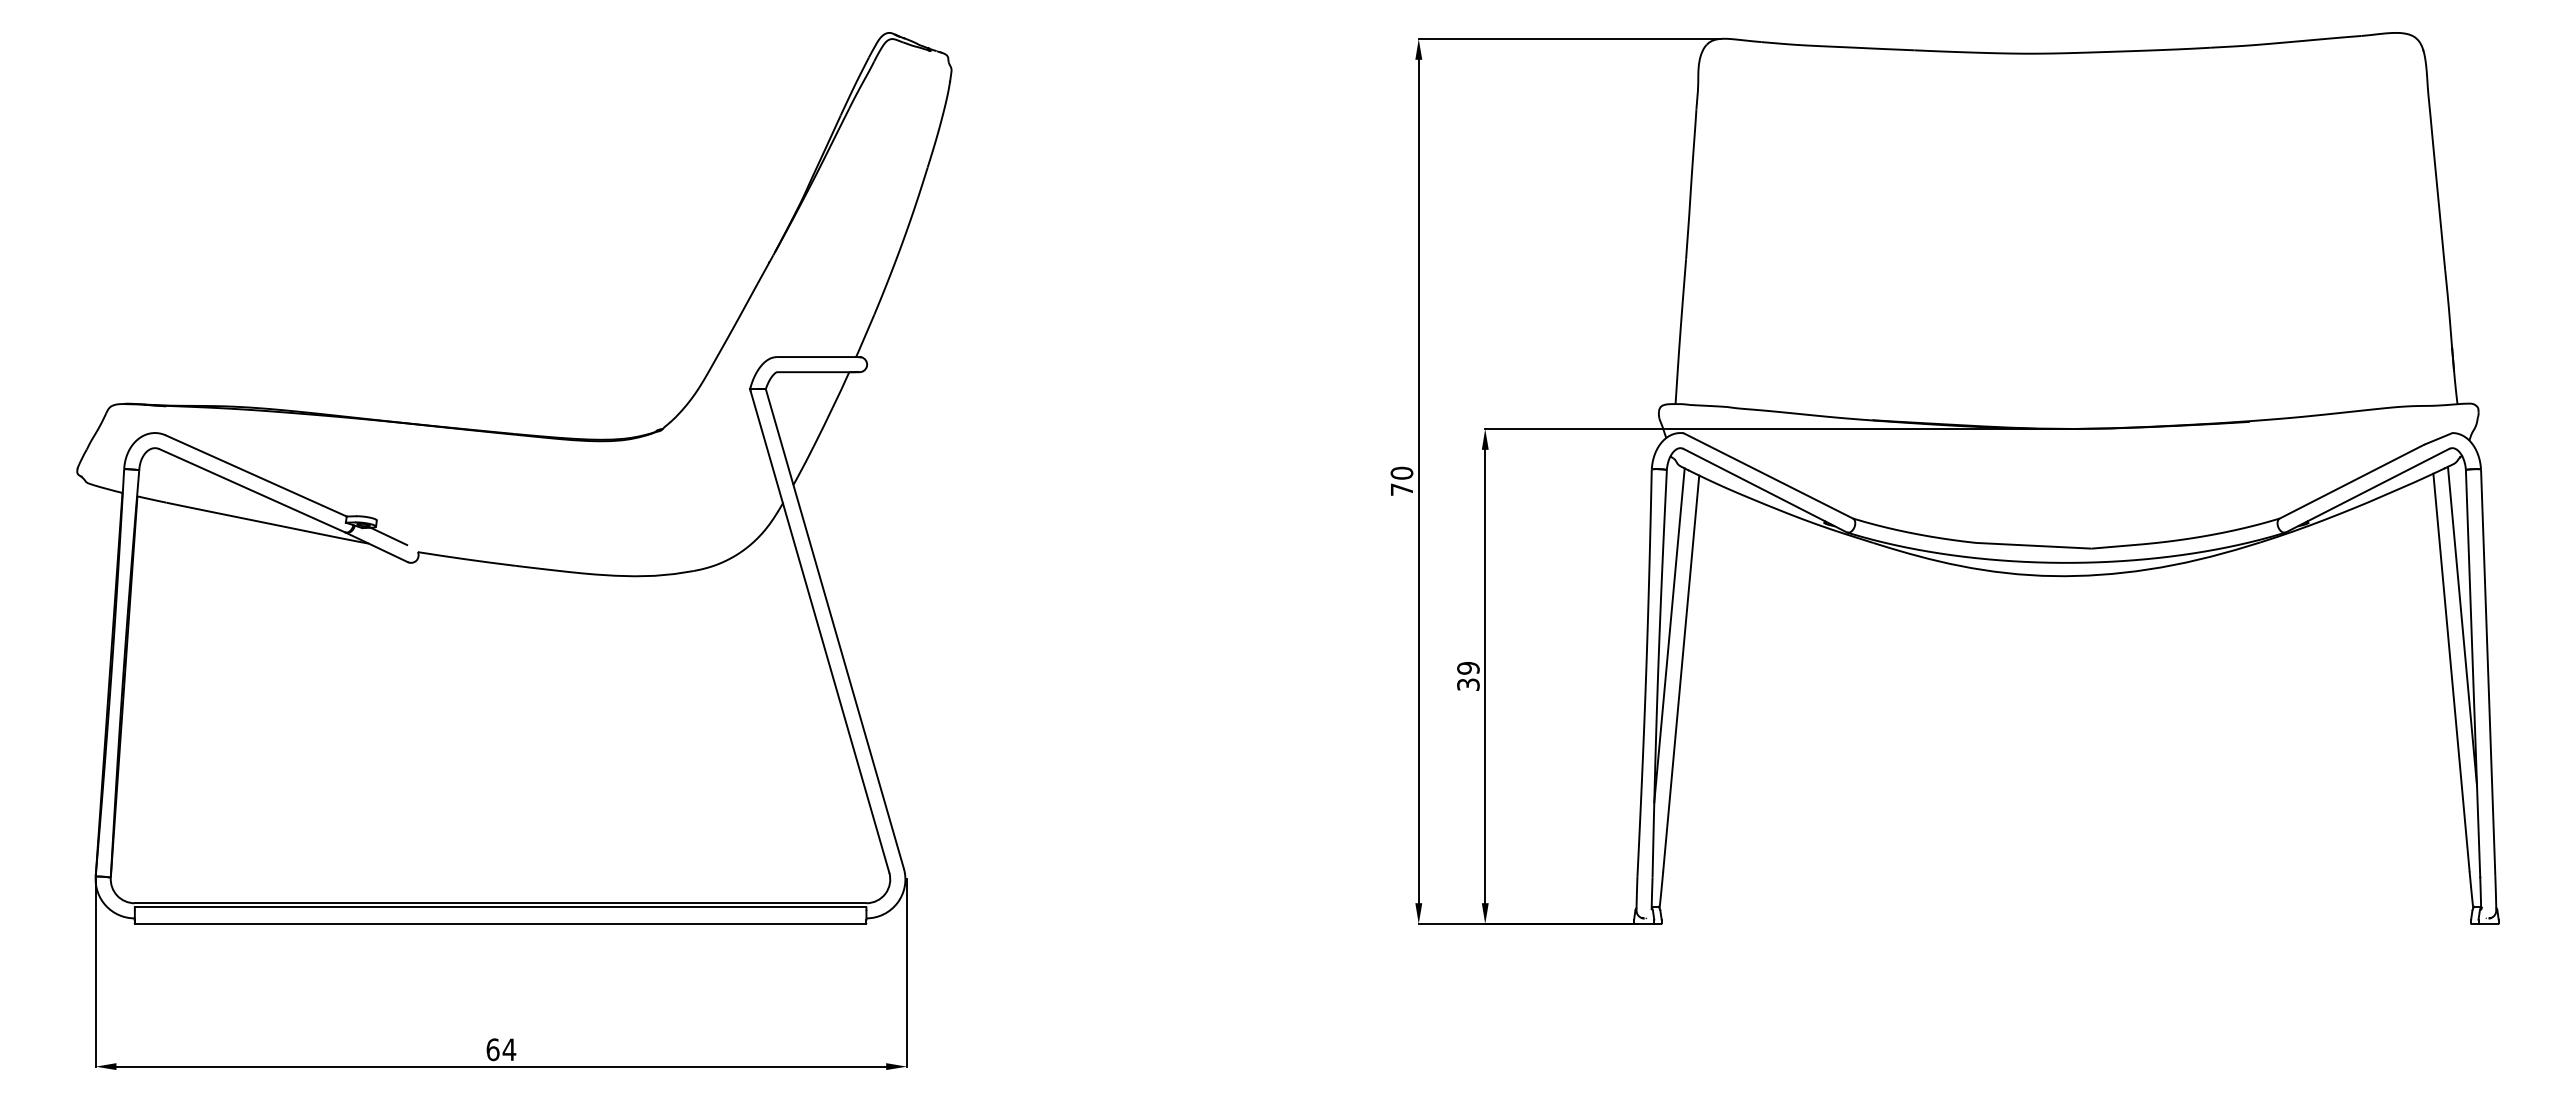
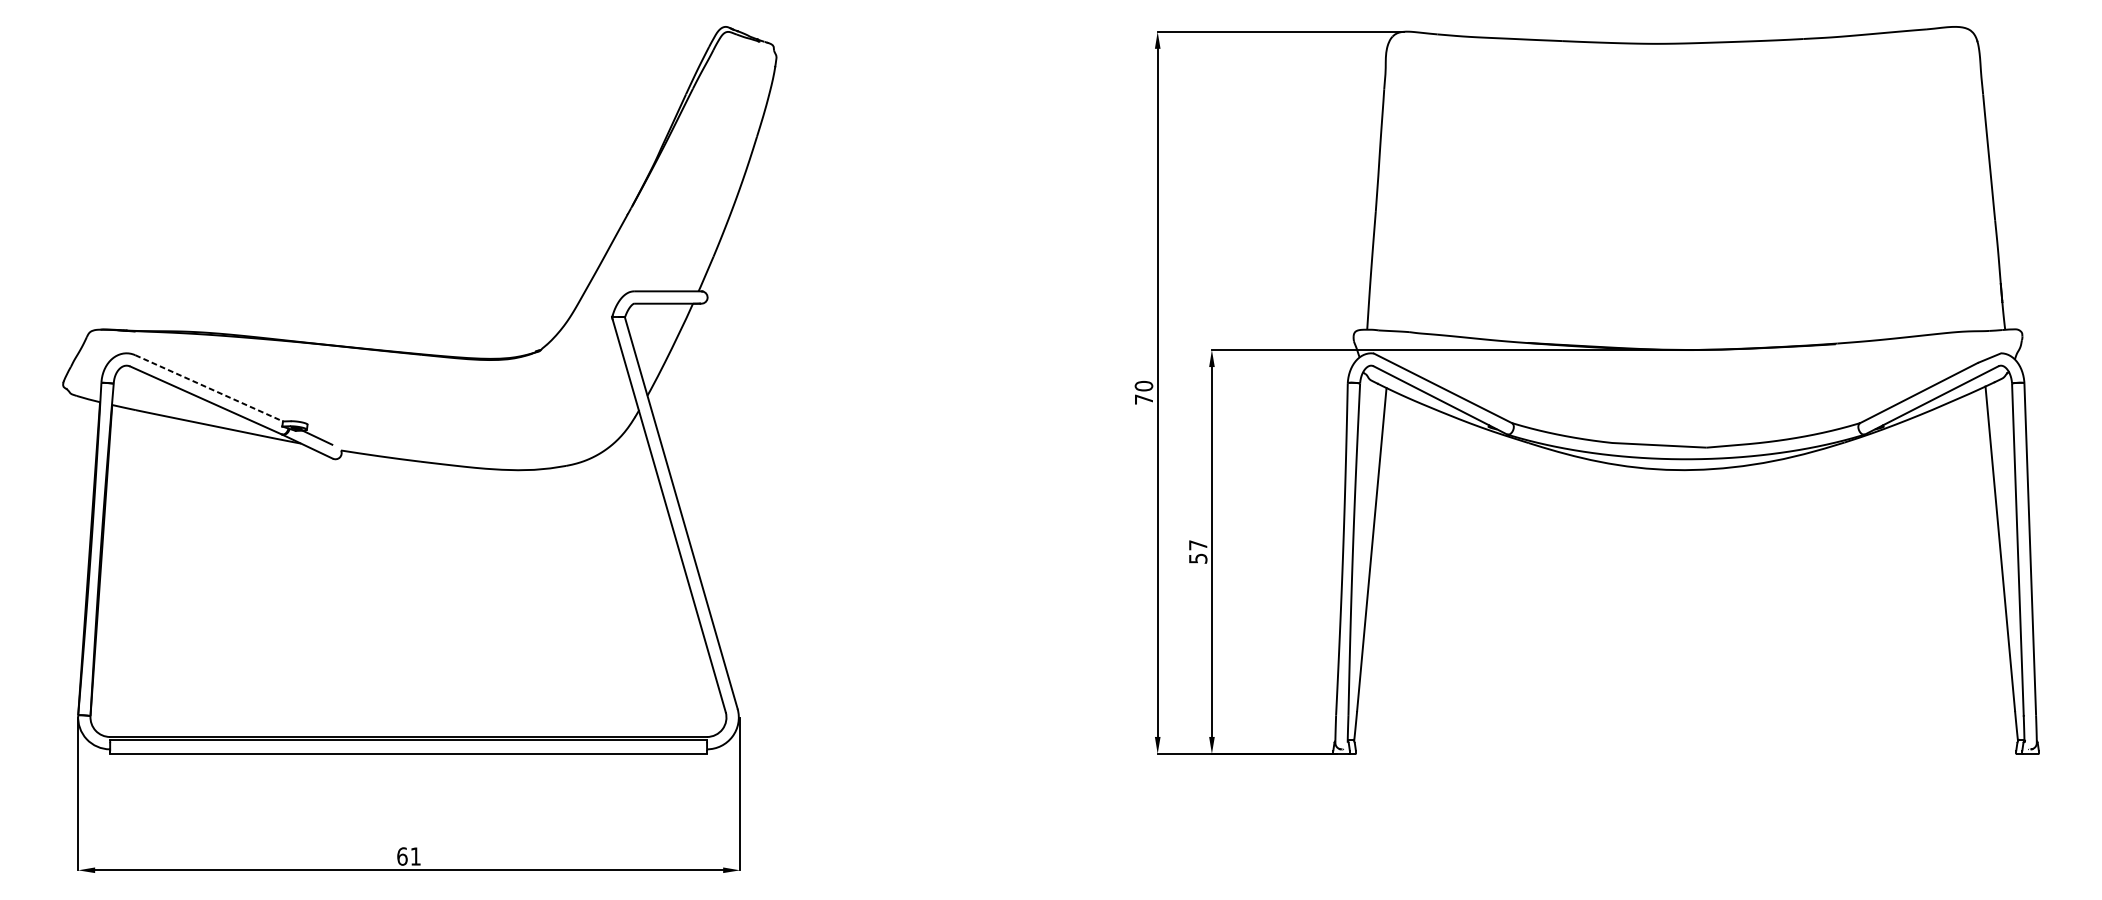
line: (256, 476) -> (209, 388), solid -> dashed
line: (2462, 626) -> (2009, 511), removed
line: (1669, 635) -> (1362, 518), removed
text: (1468, 676) -> (1198, 551), 39 -> 57
text: (509, 1049) -> (415, 856), 64 -> 61

